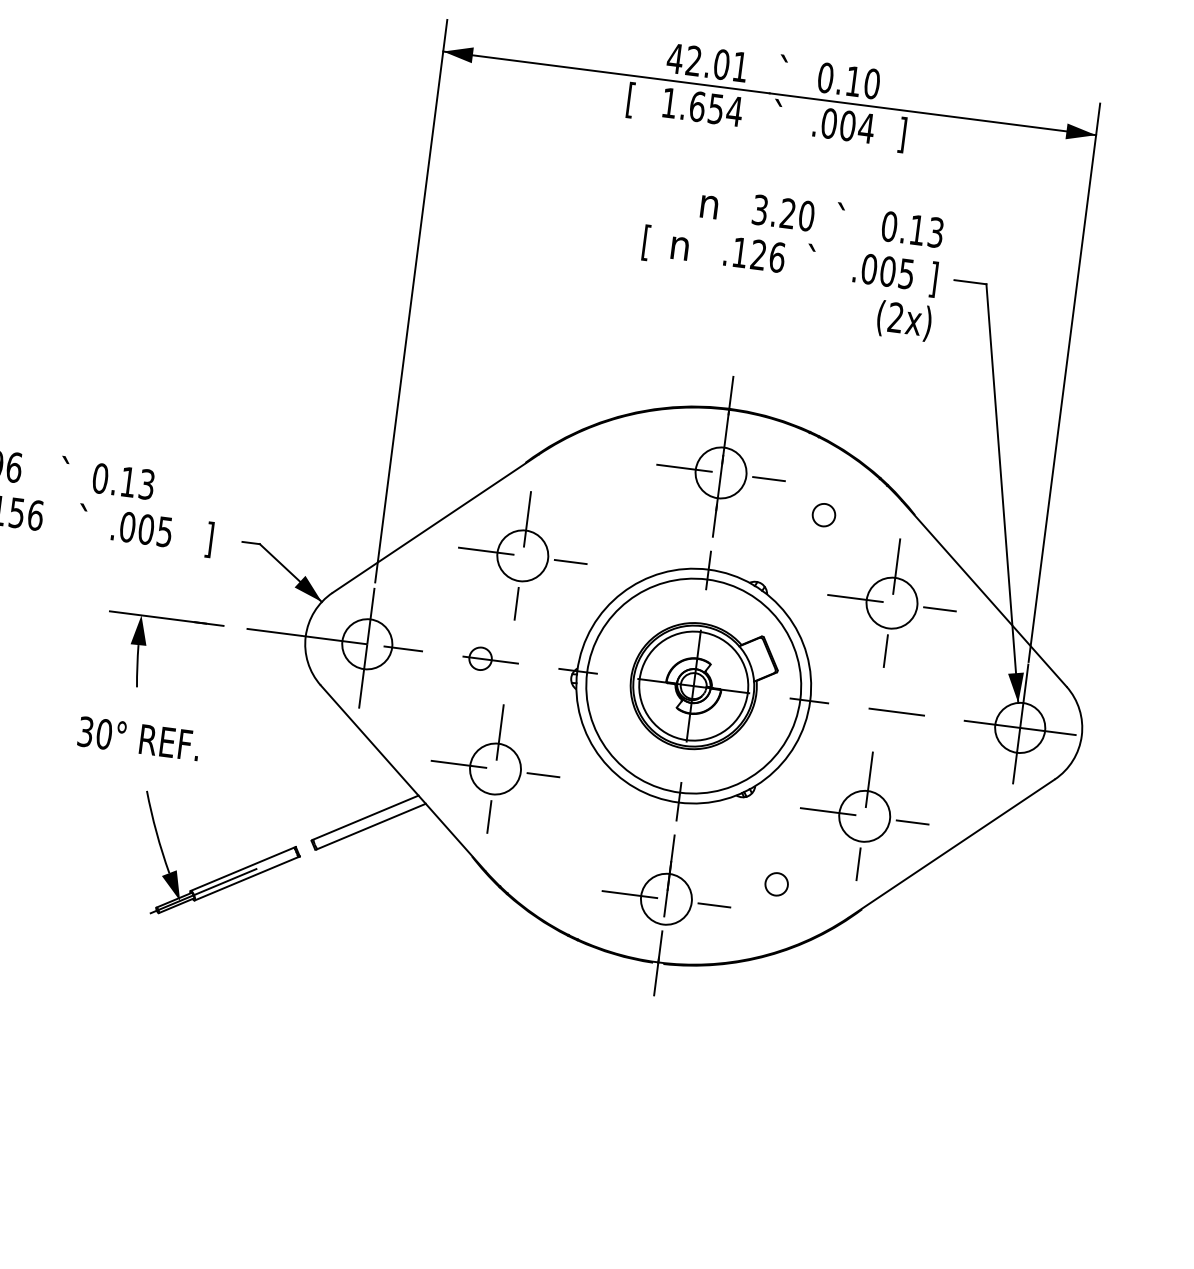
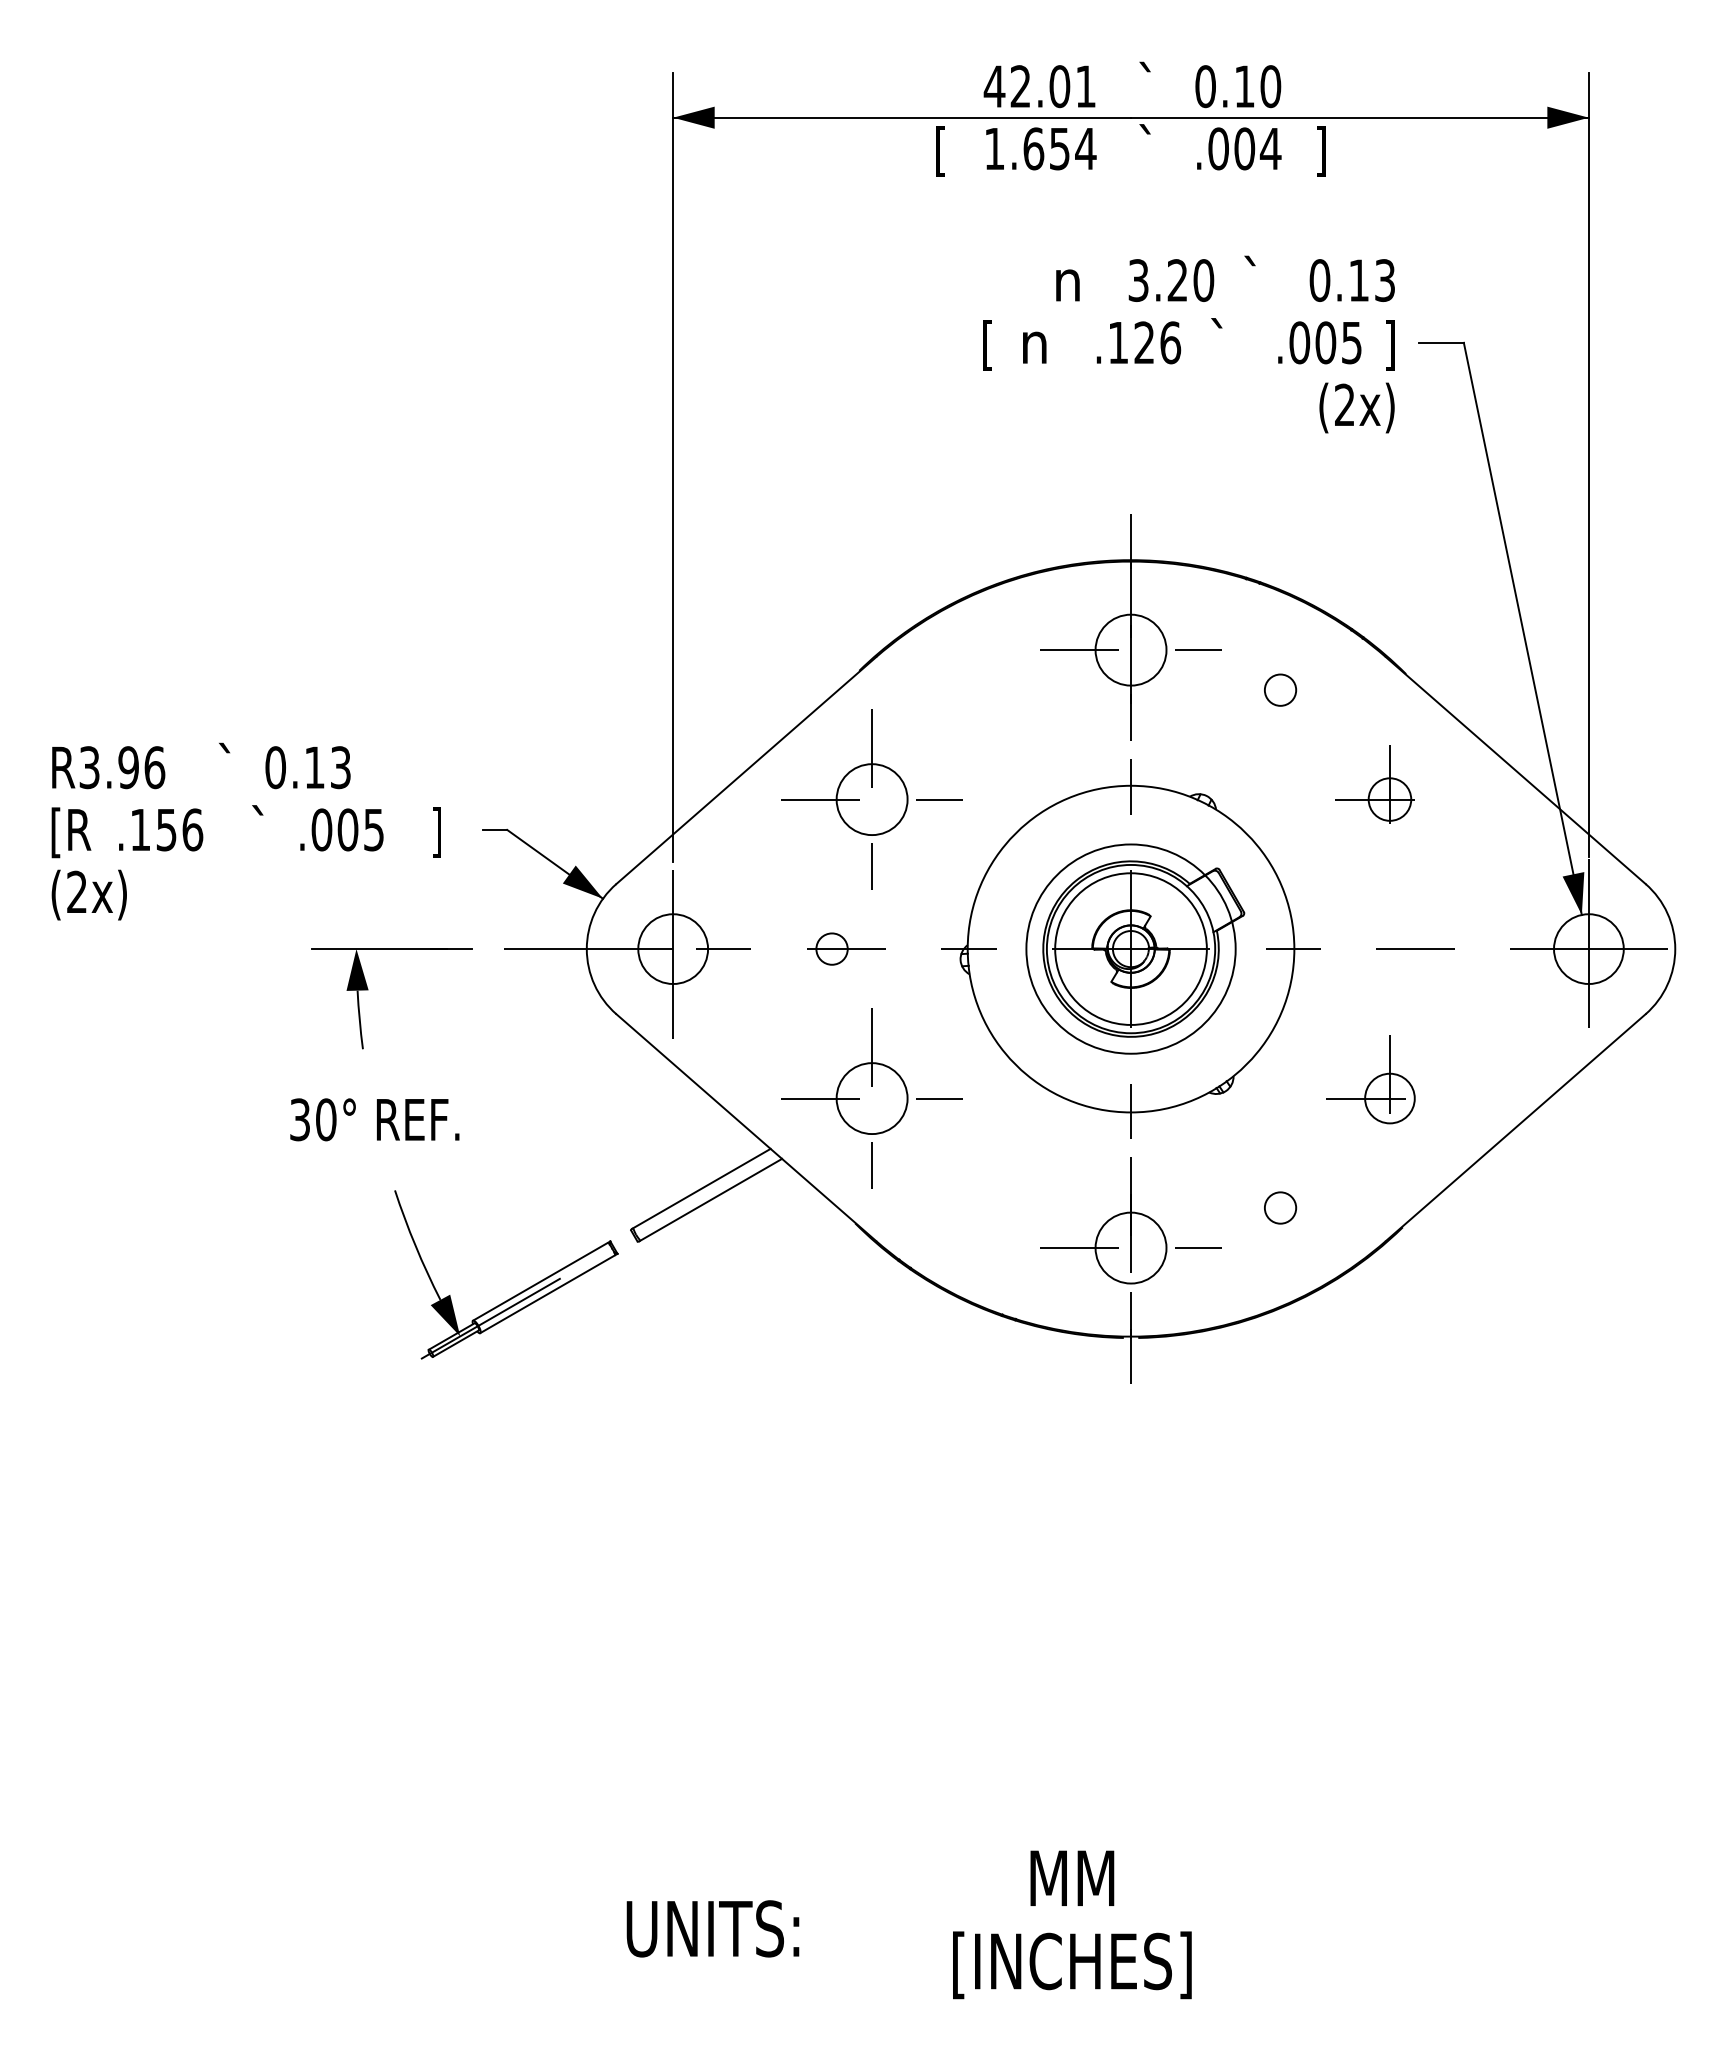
part: (891, 603) -> (1389, 799), size x0.6
circle: (693, 685) -> (1130, 948), size x0.7
part: (864, 816) -> (1389, 1098), size x0.7

